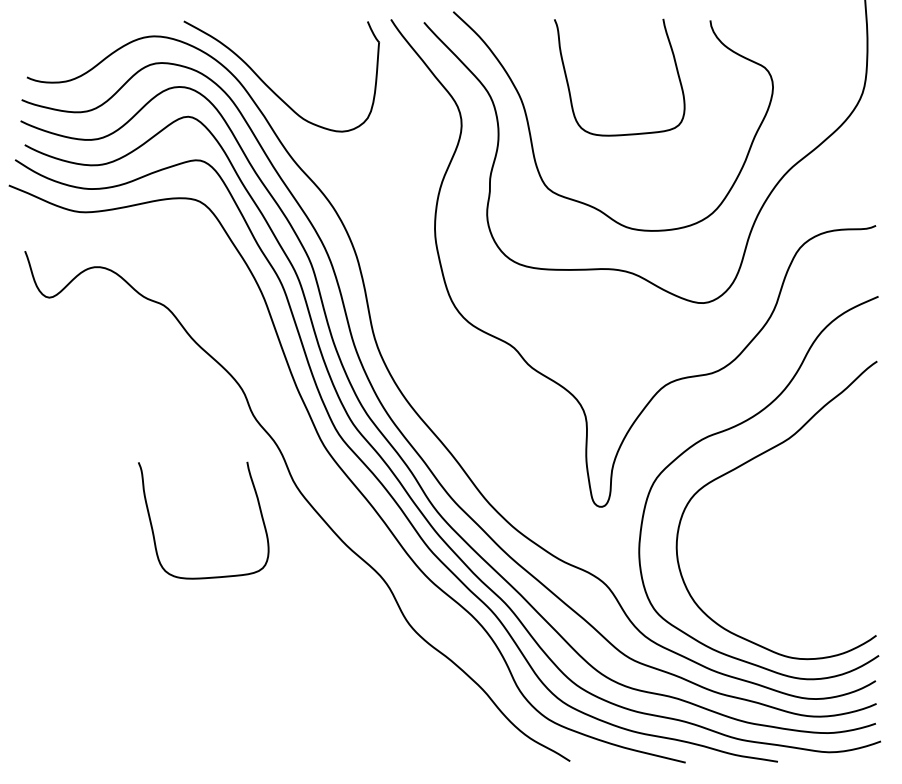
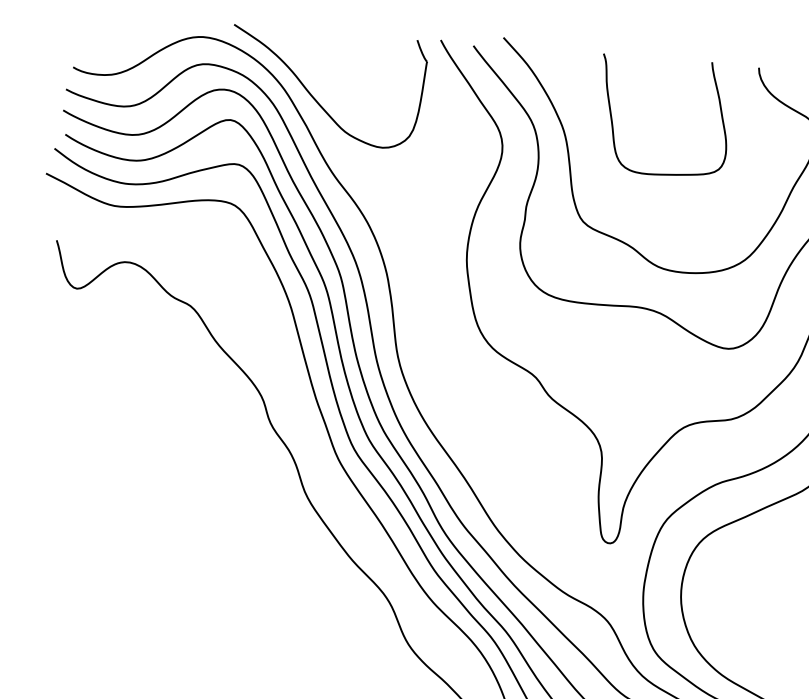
curve: (153, 528) -> (161, 527), removed

